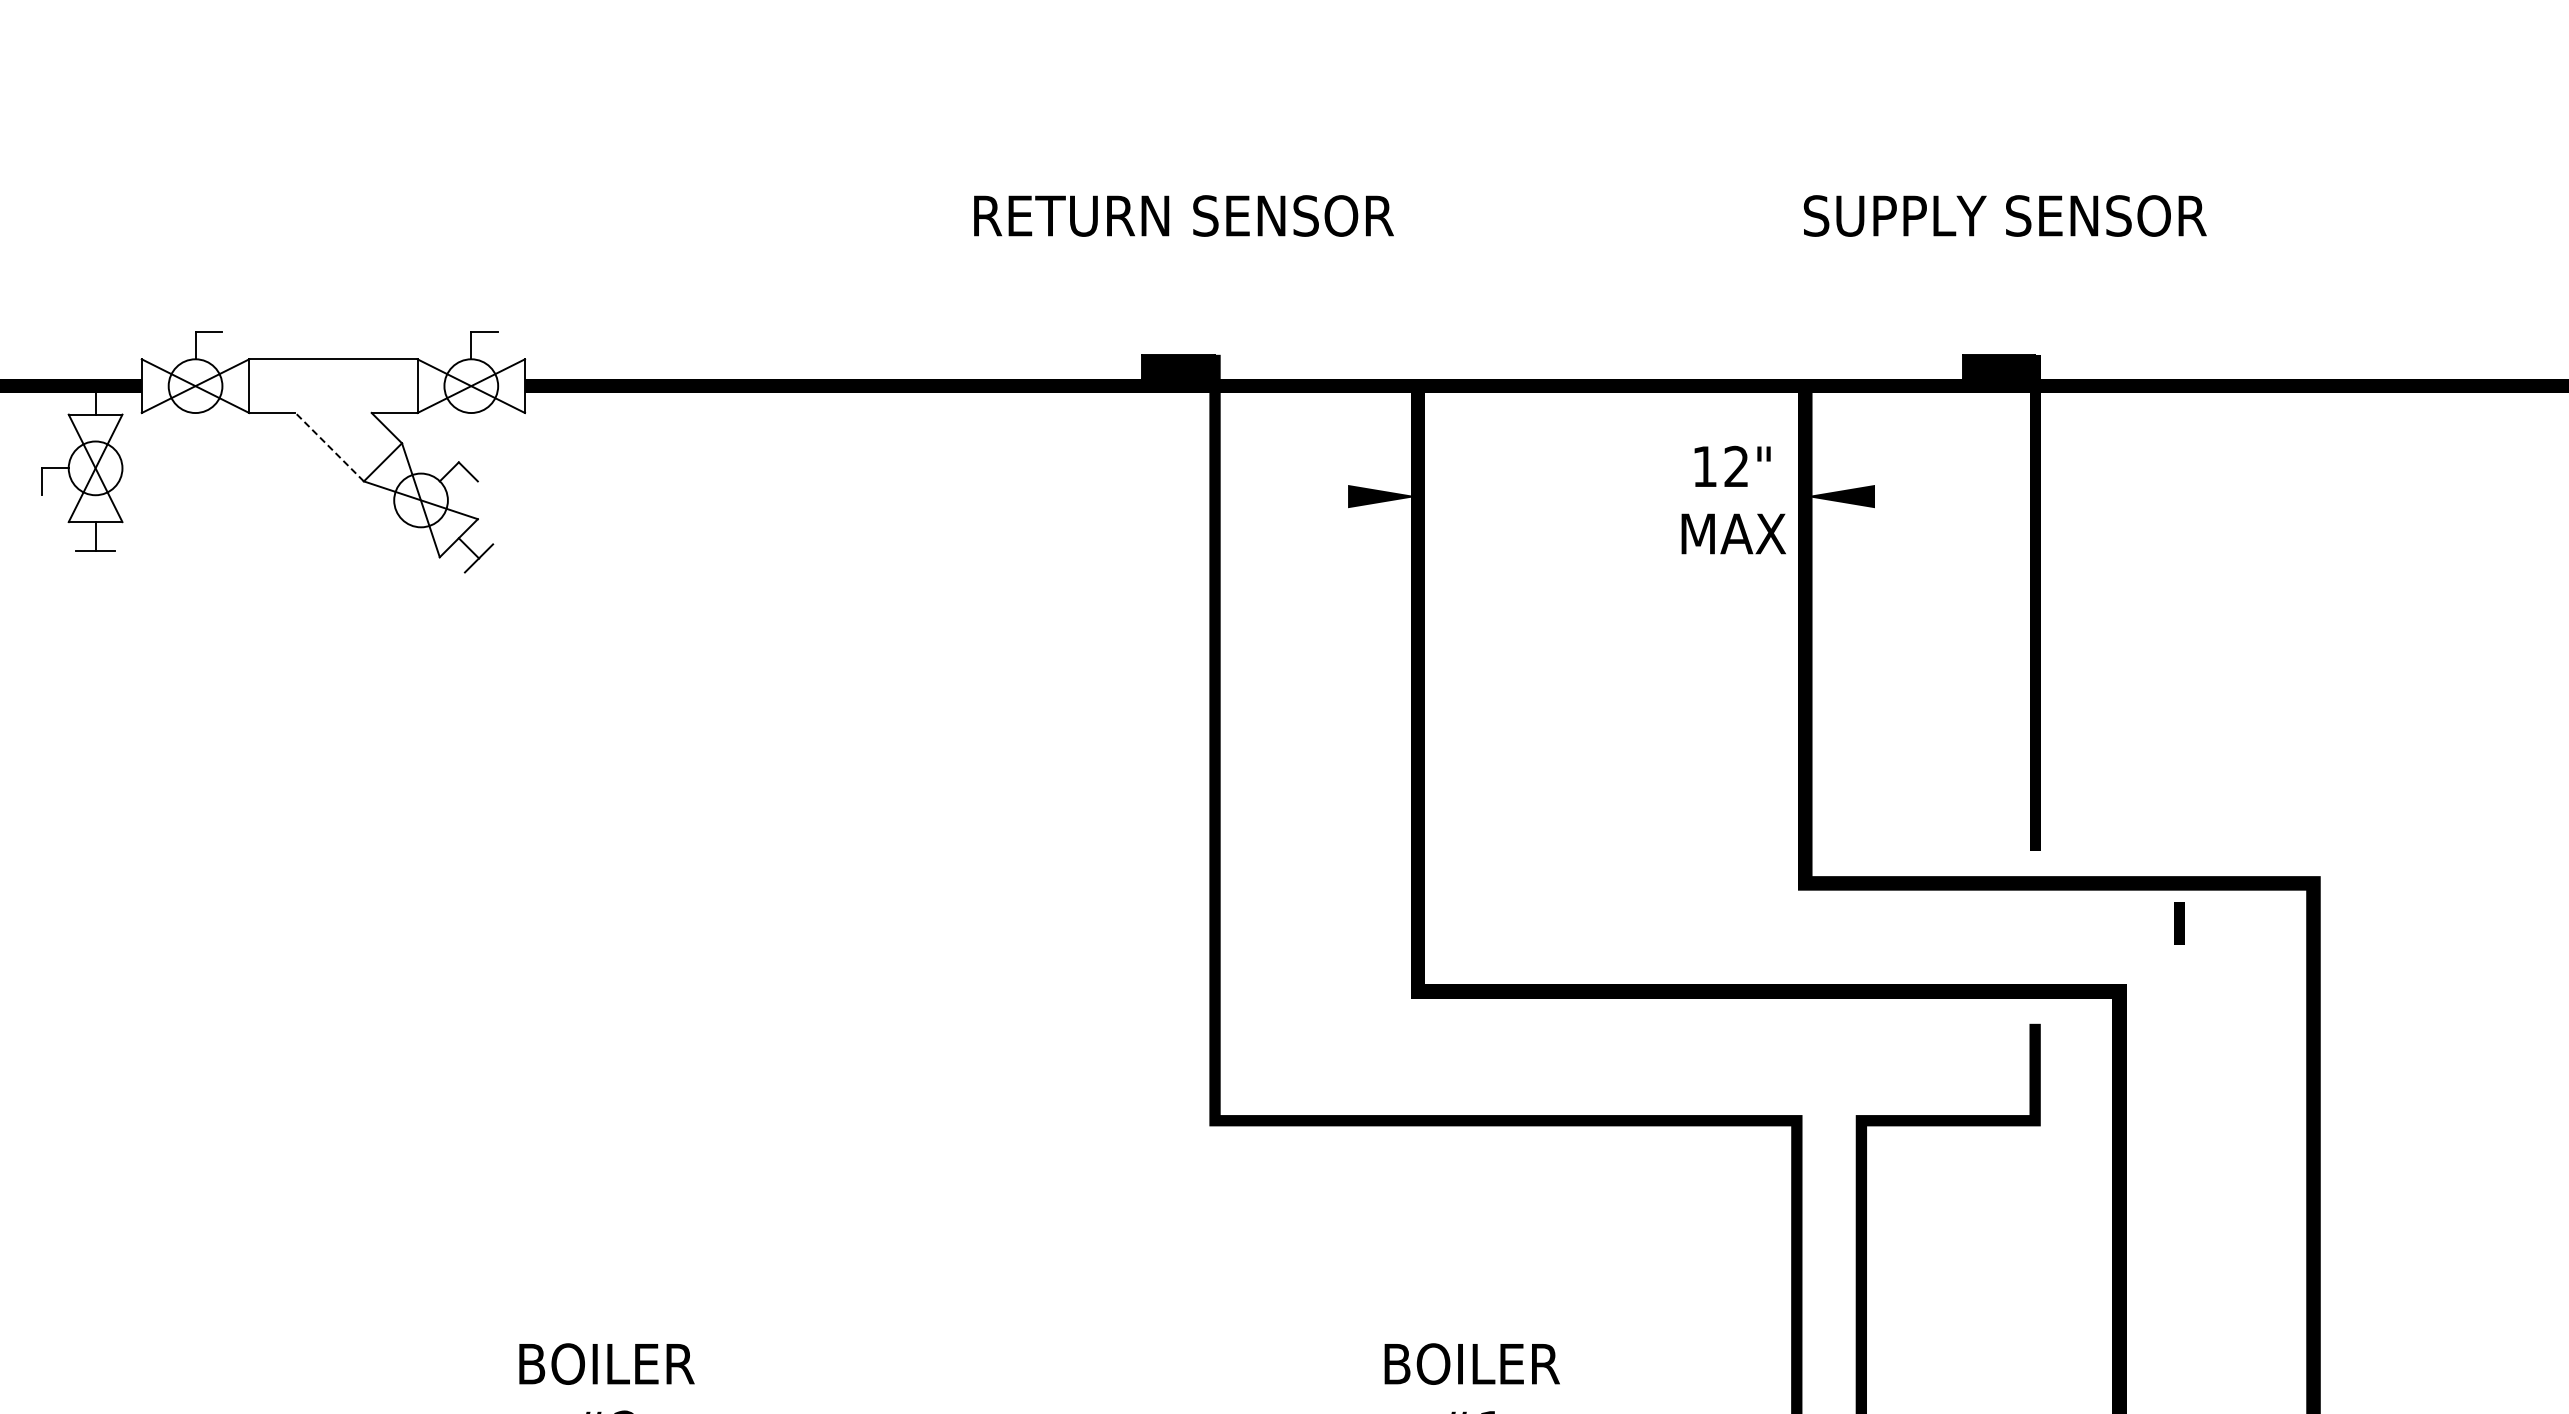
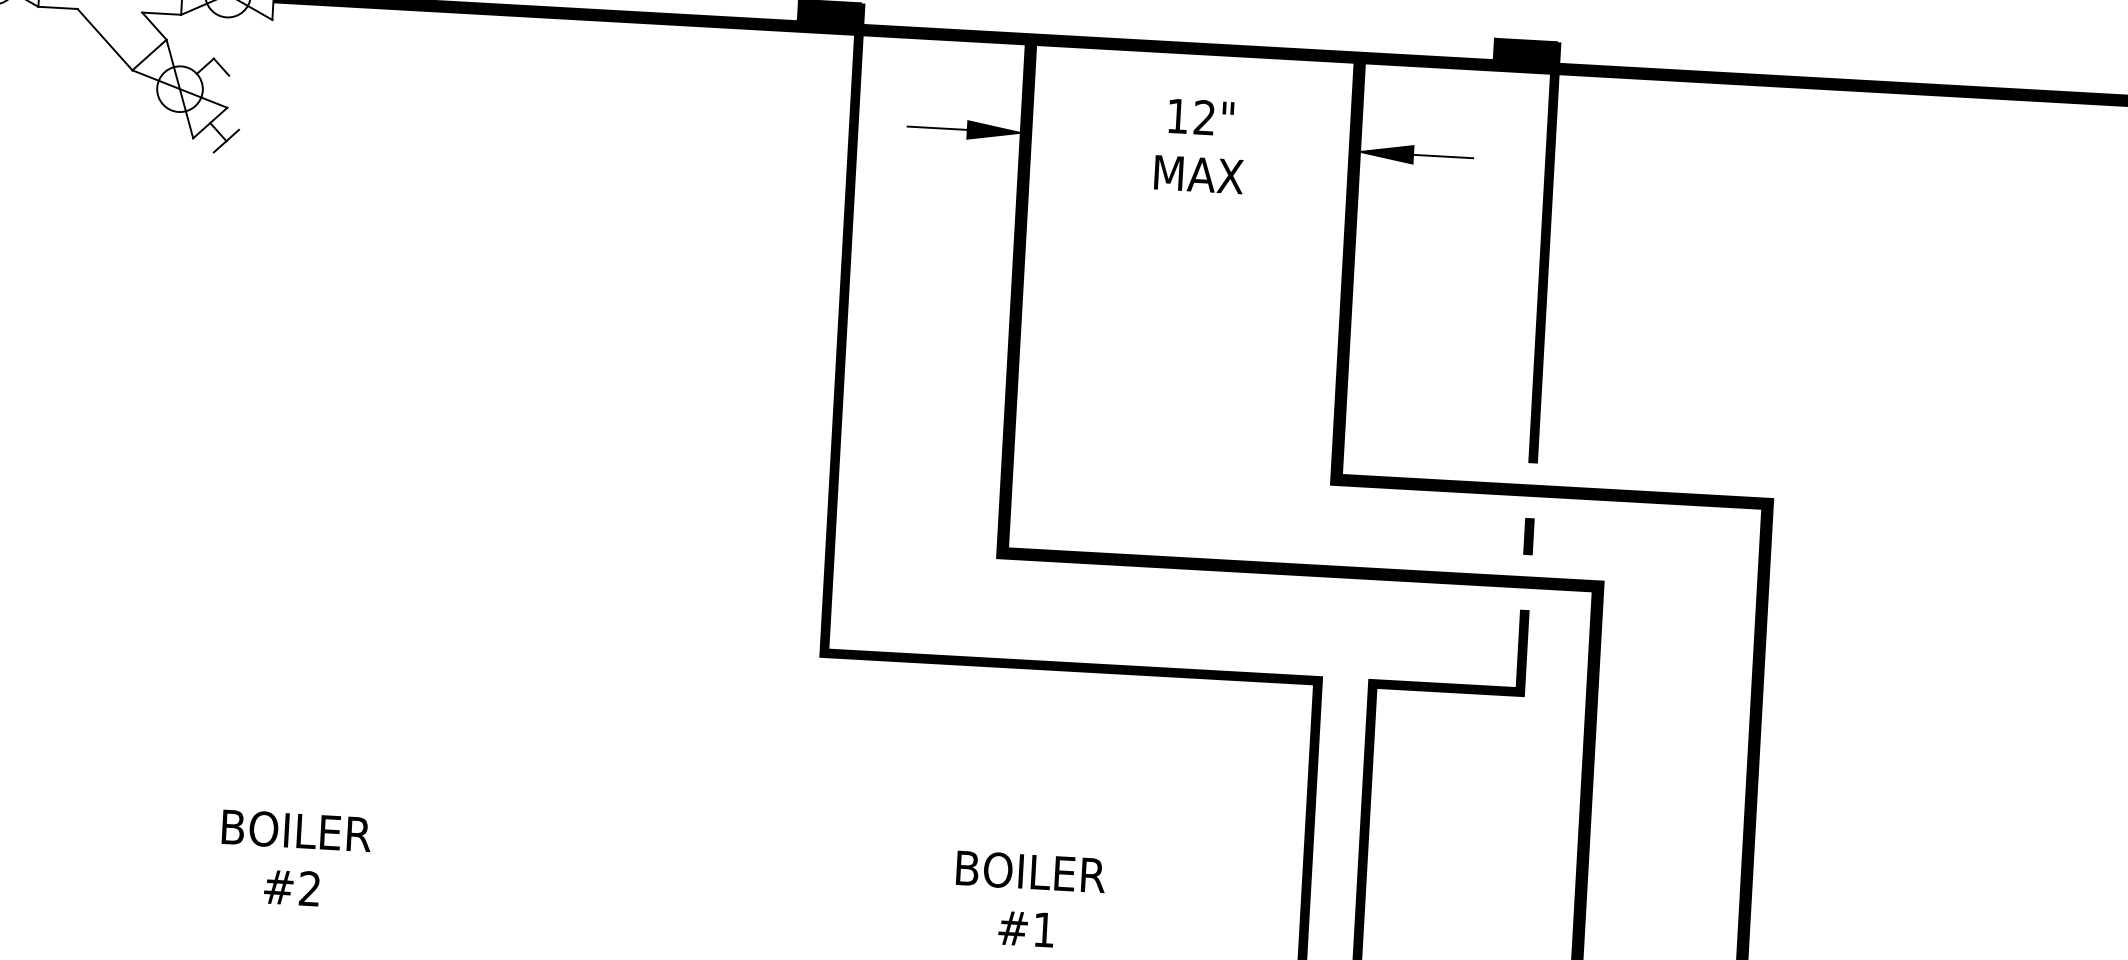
line: (329, 446) -> (104, 39), dashed -> solid
line: (1313, 496) -> (937, 128), added
line: (1909, 496) -> (1443, 156), added
text: (1733, 499) -> (1200, 145), moved
line: (2179, 923) -> (1529, 536), moved

